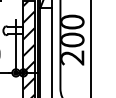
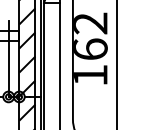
text: (72, 39) -> (90, 48), 200 -> 162

